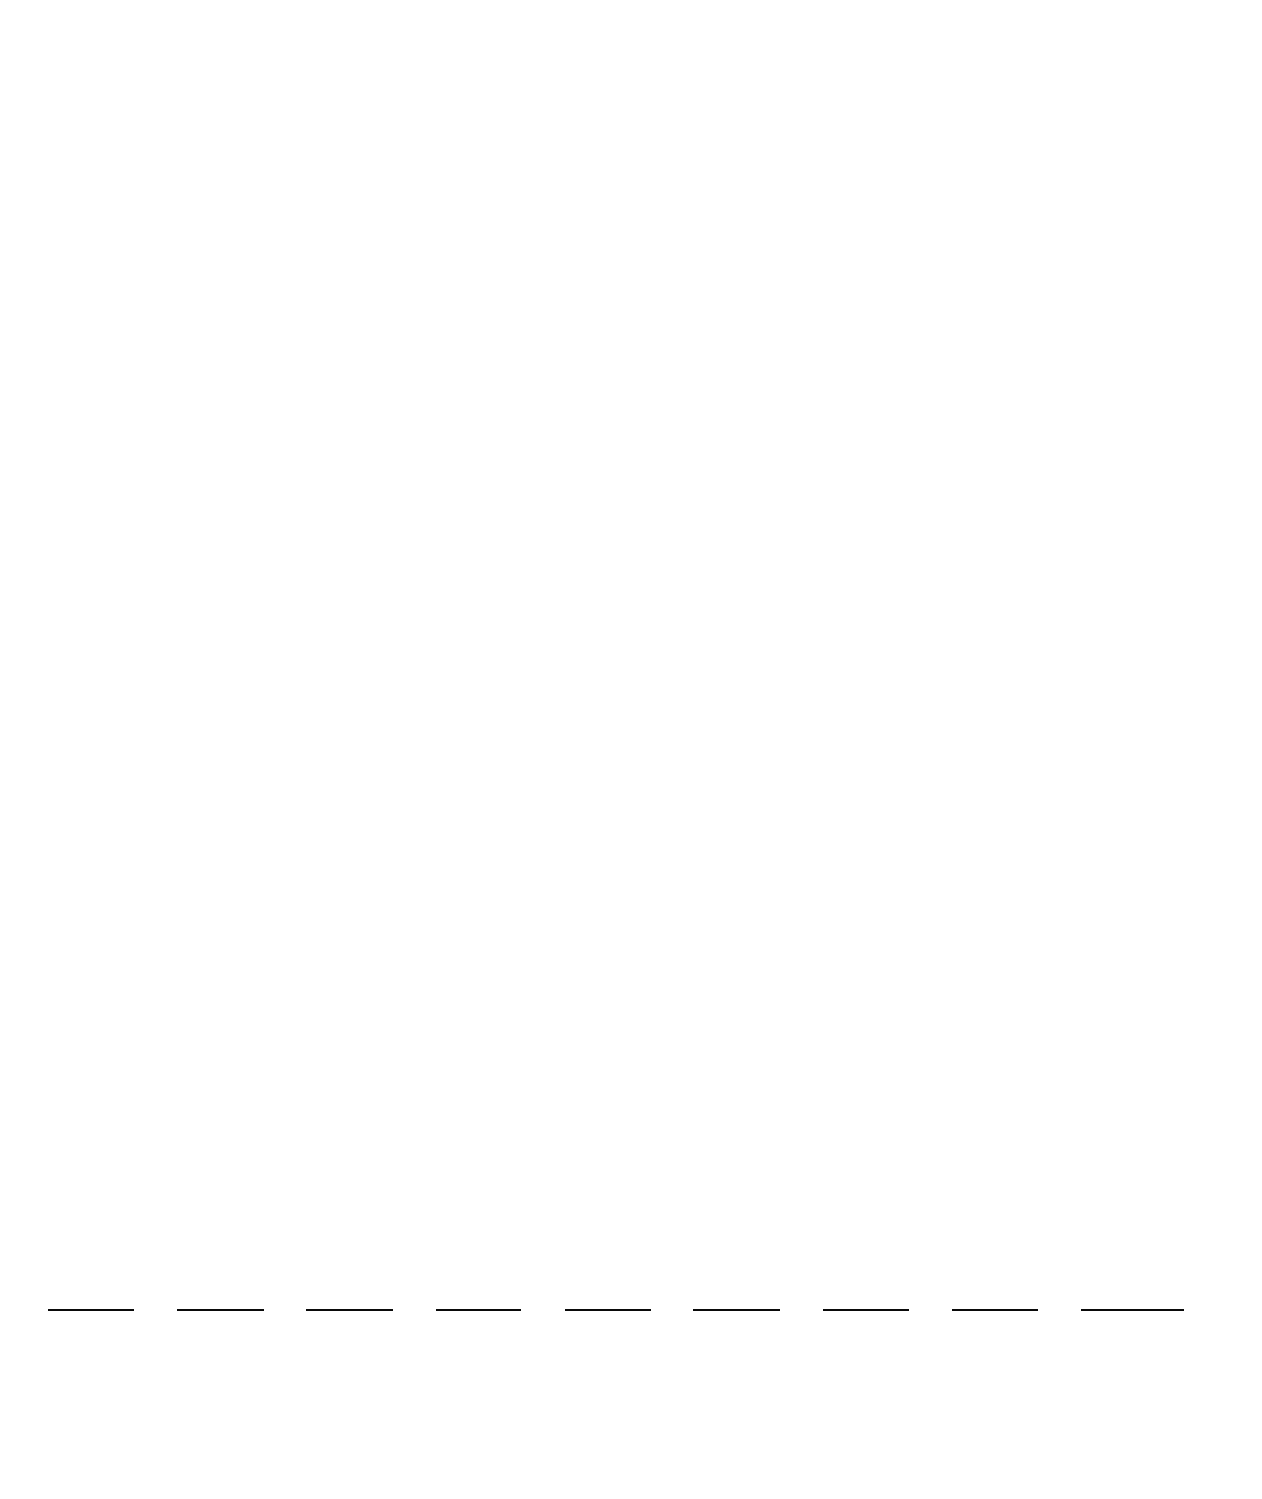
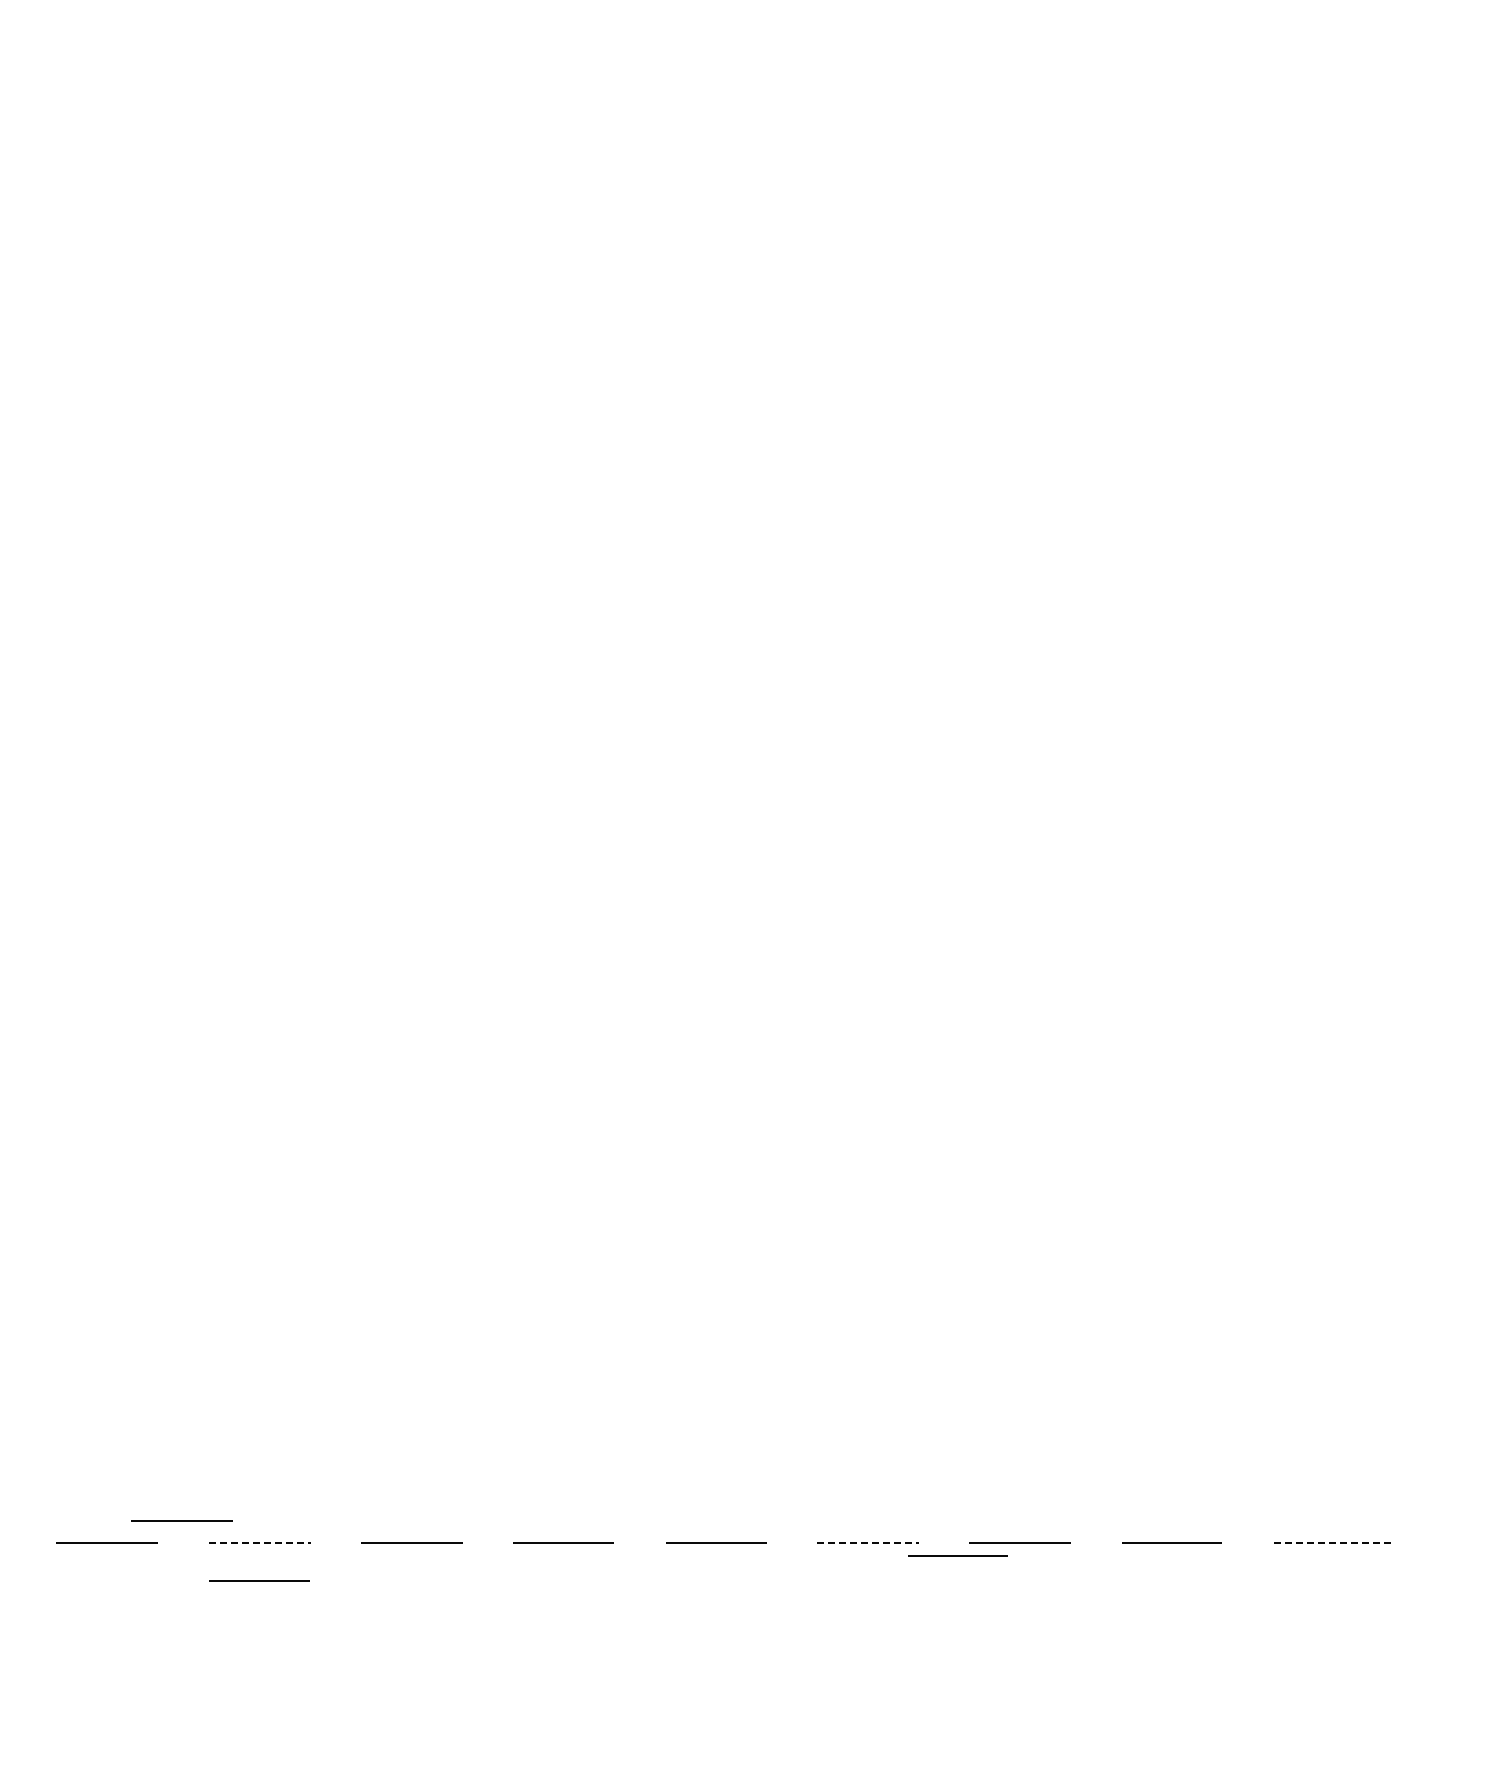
line: (153, 1290) -> (181, 1520), added
line: (220, 1309) -> (260, 1542), solid -> dashed
line: (737, 1309) -> (868, 1542), solid -> dashed
line: (1132, 1309) -> (1334, 1542), solid -> dashed
line: (812, 1320) -> (957, 1555), added
line: (220, 1341) -> (259, 1580), added

